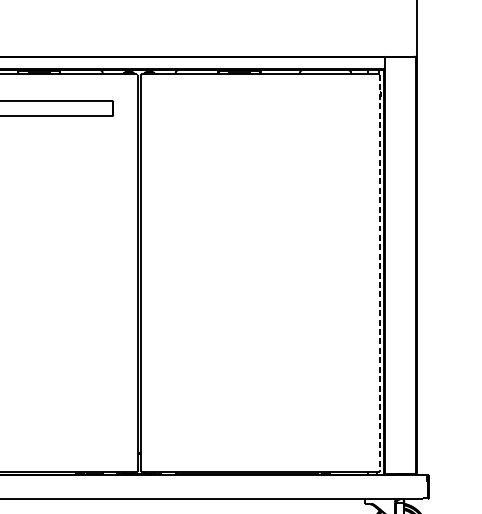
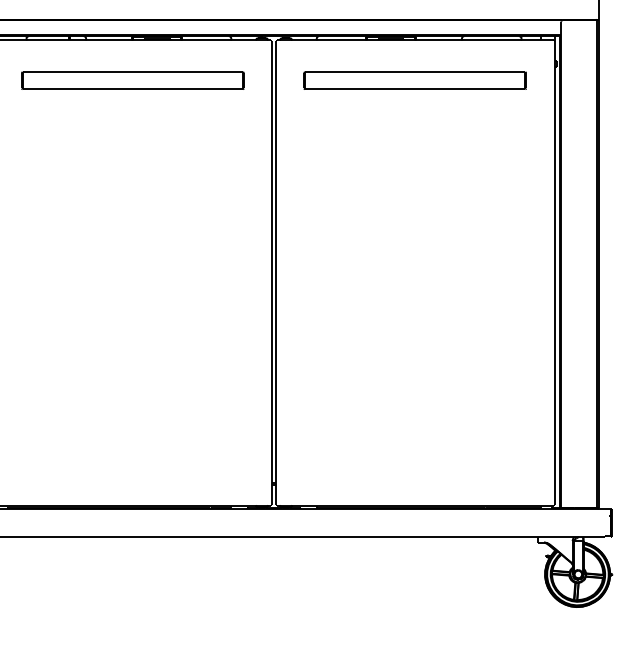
part: (259, 108) -> (414, 80), added
line: (379, 273) -> (554, 273), dashed -> solid

